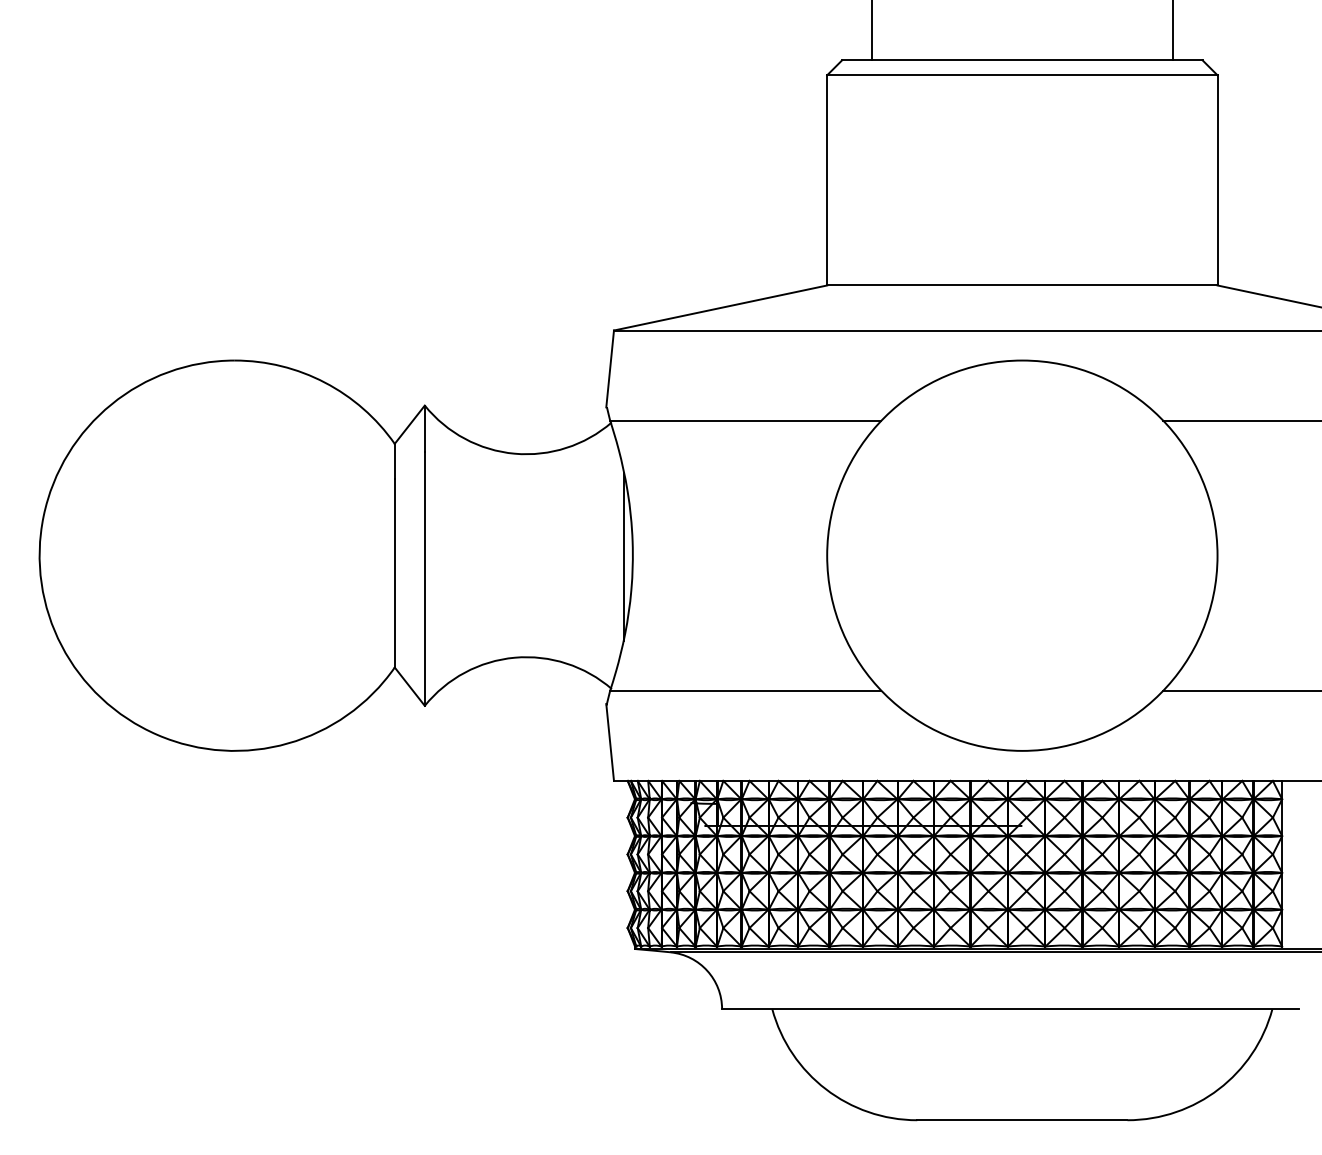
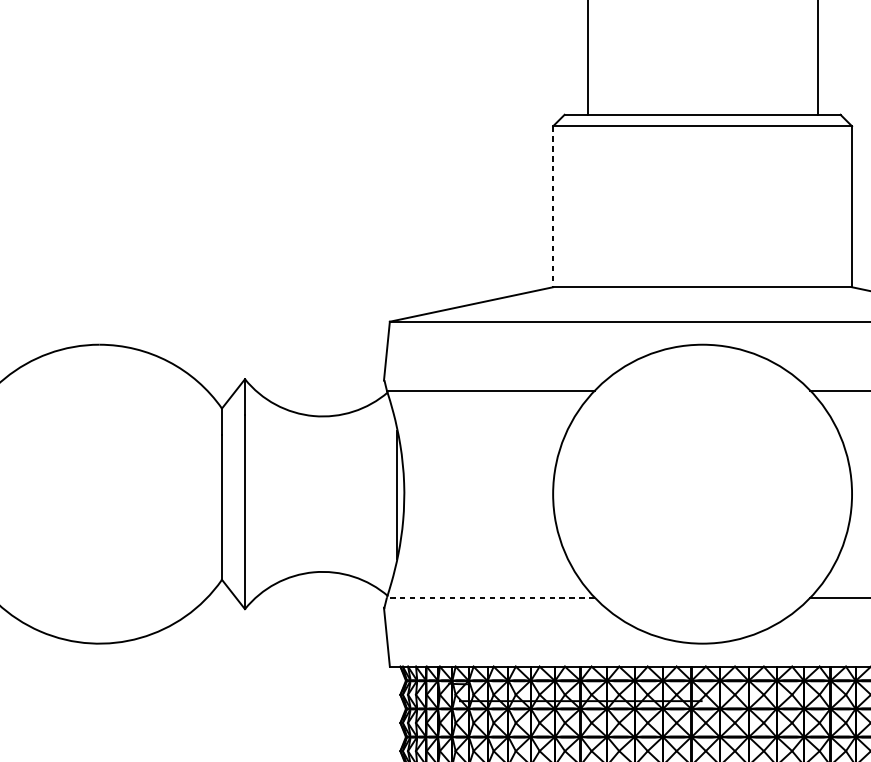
line: (827, 180) -> (553, 206), solid -> dashed
line: (745, 690) -> (490, 597), solid -> dashed

